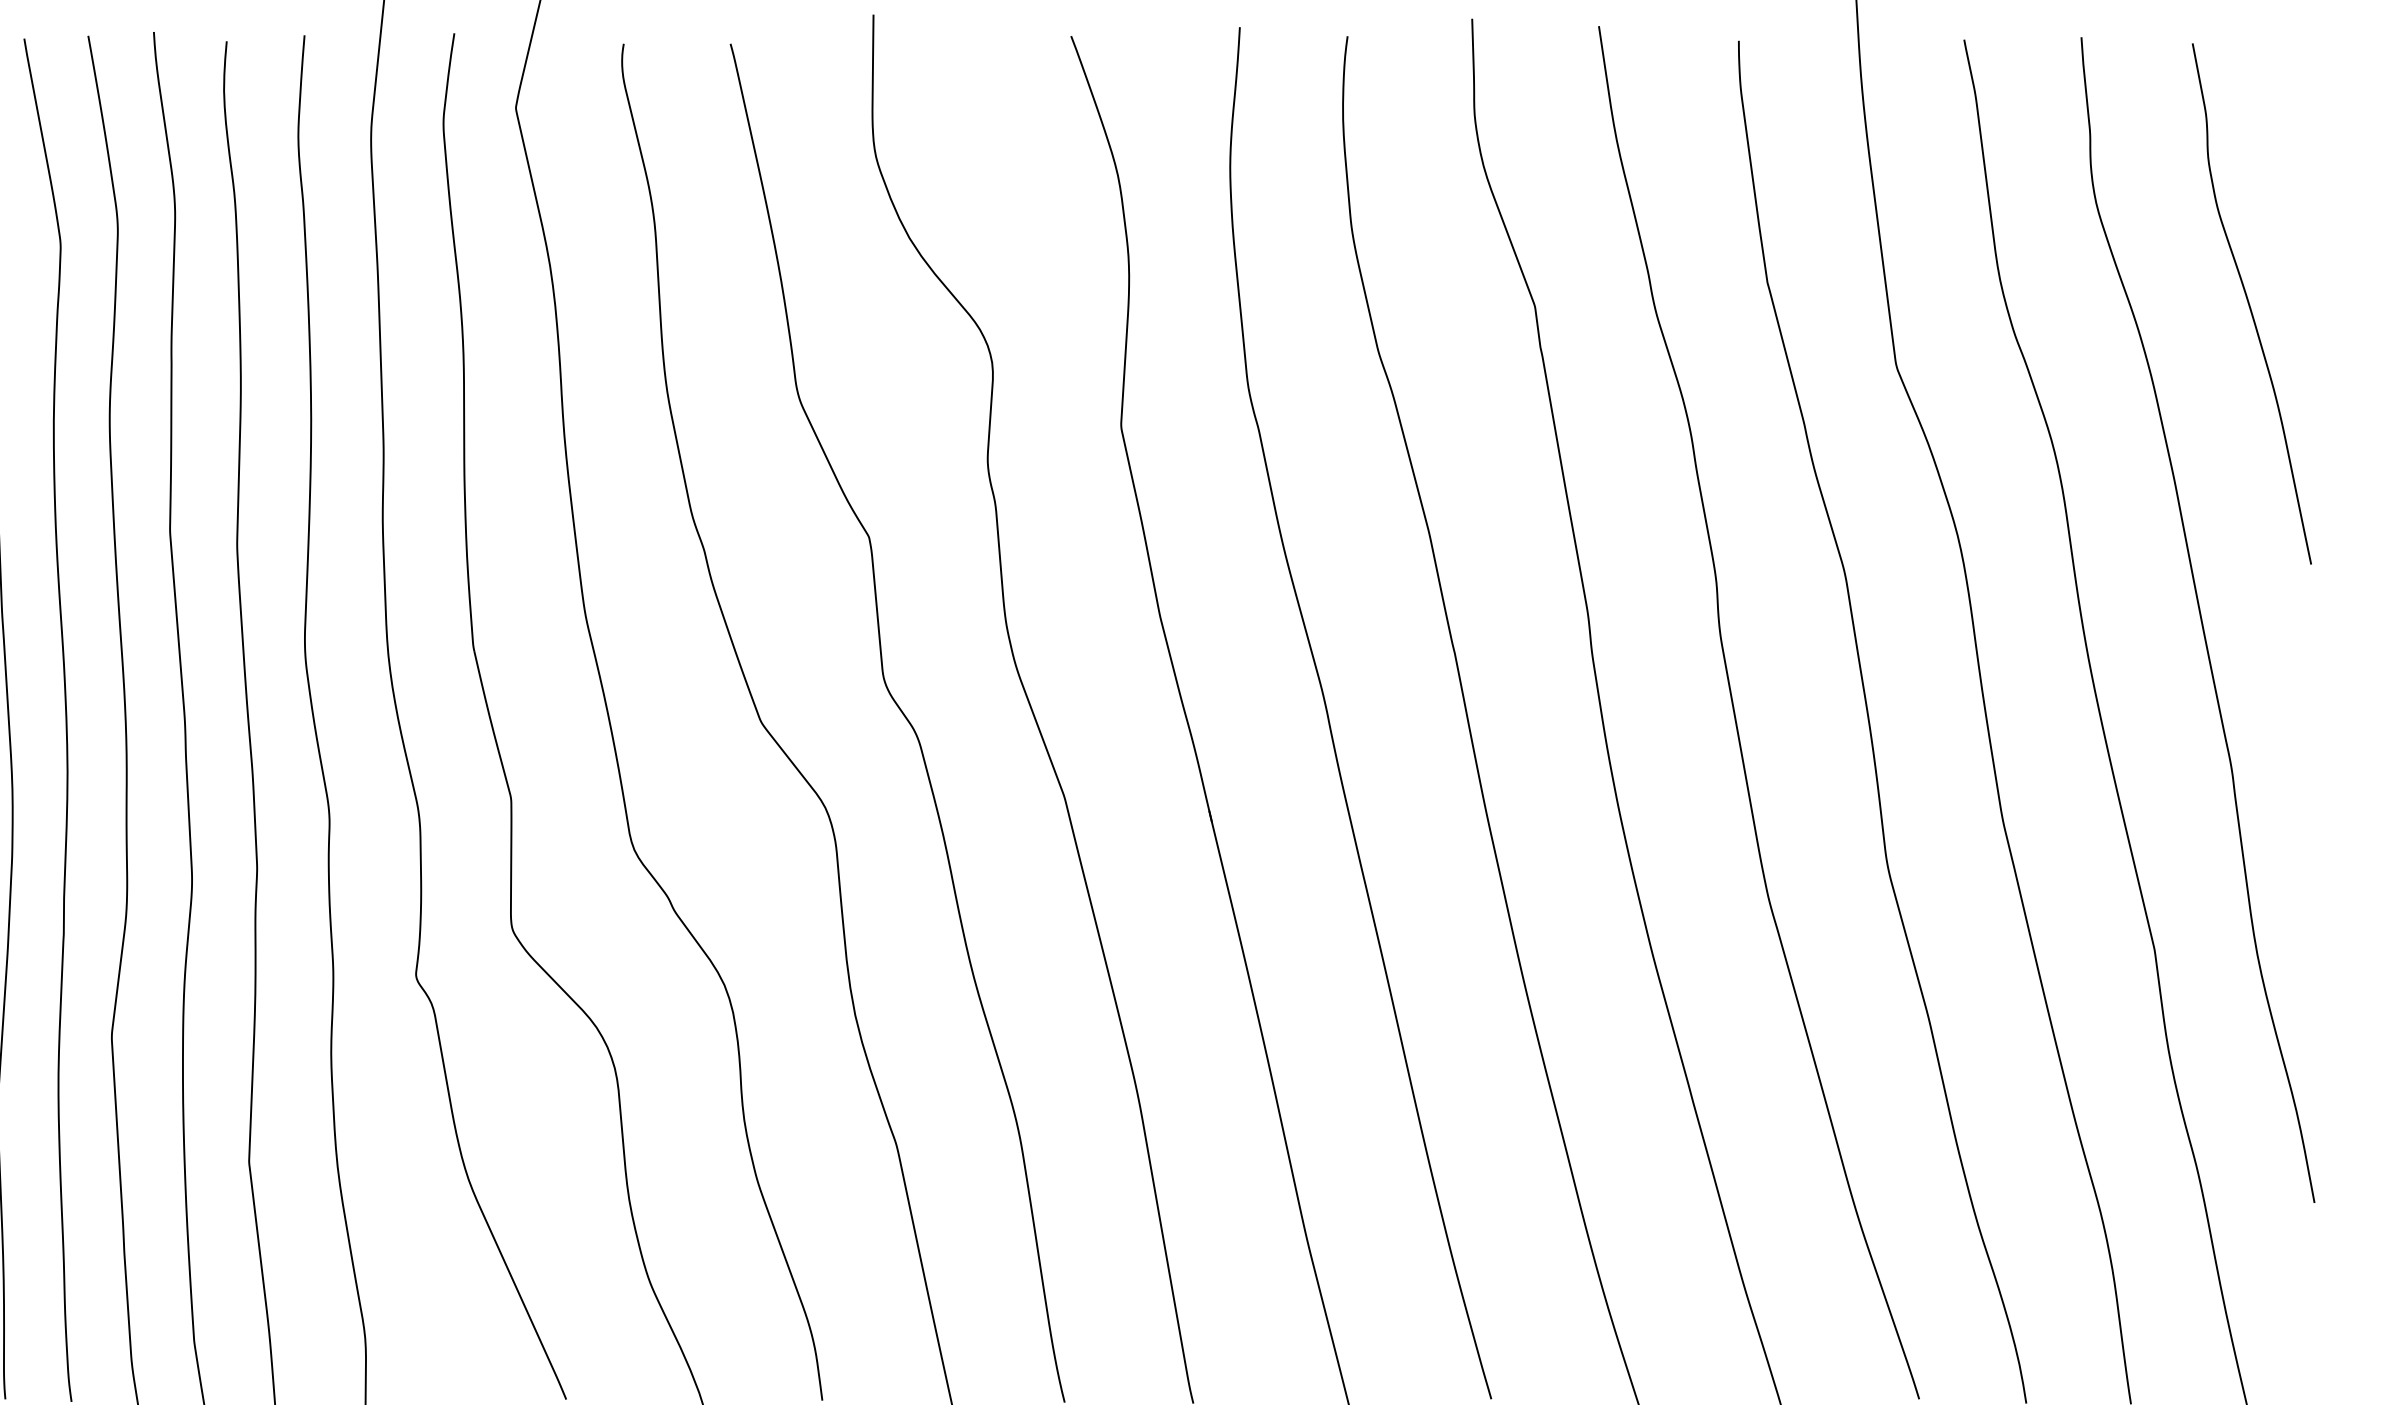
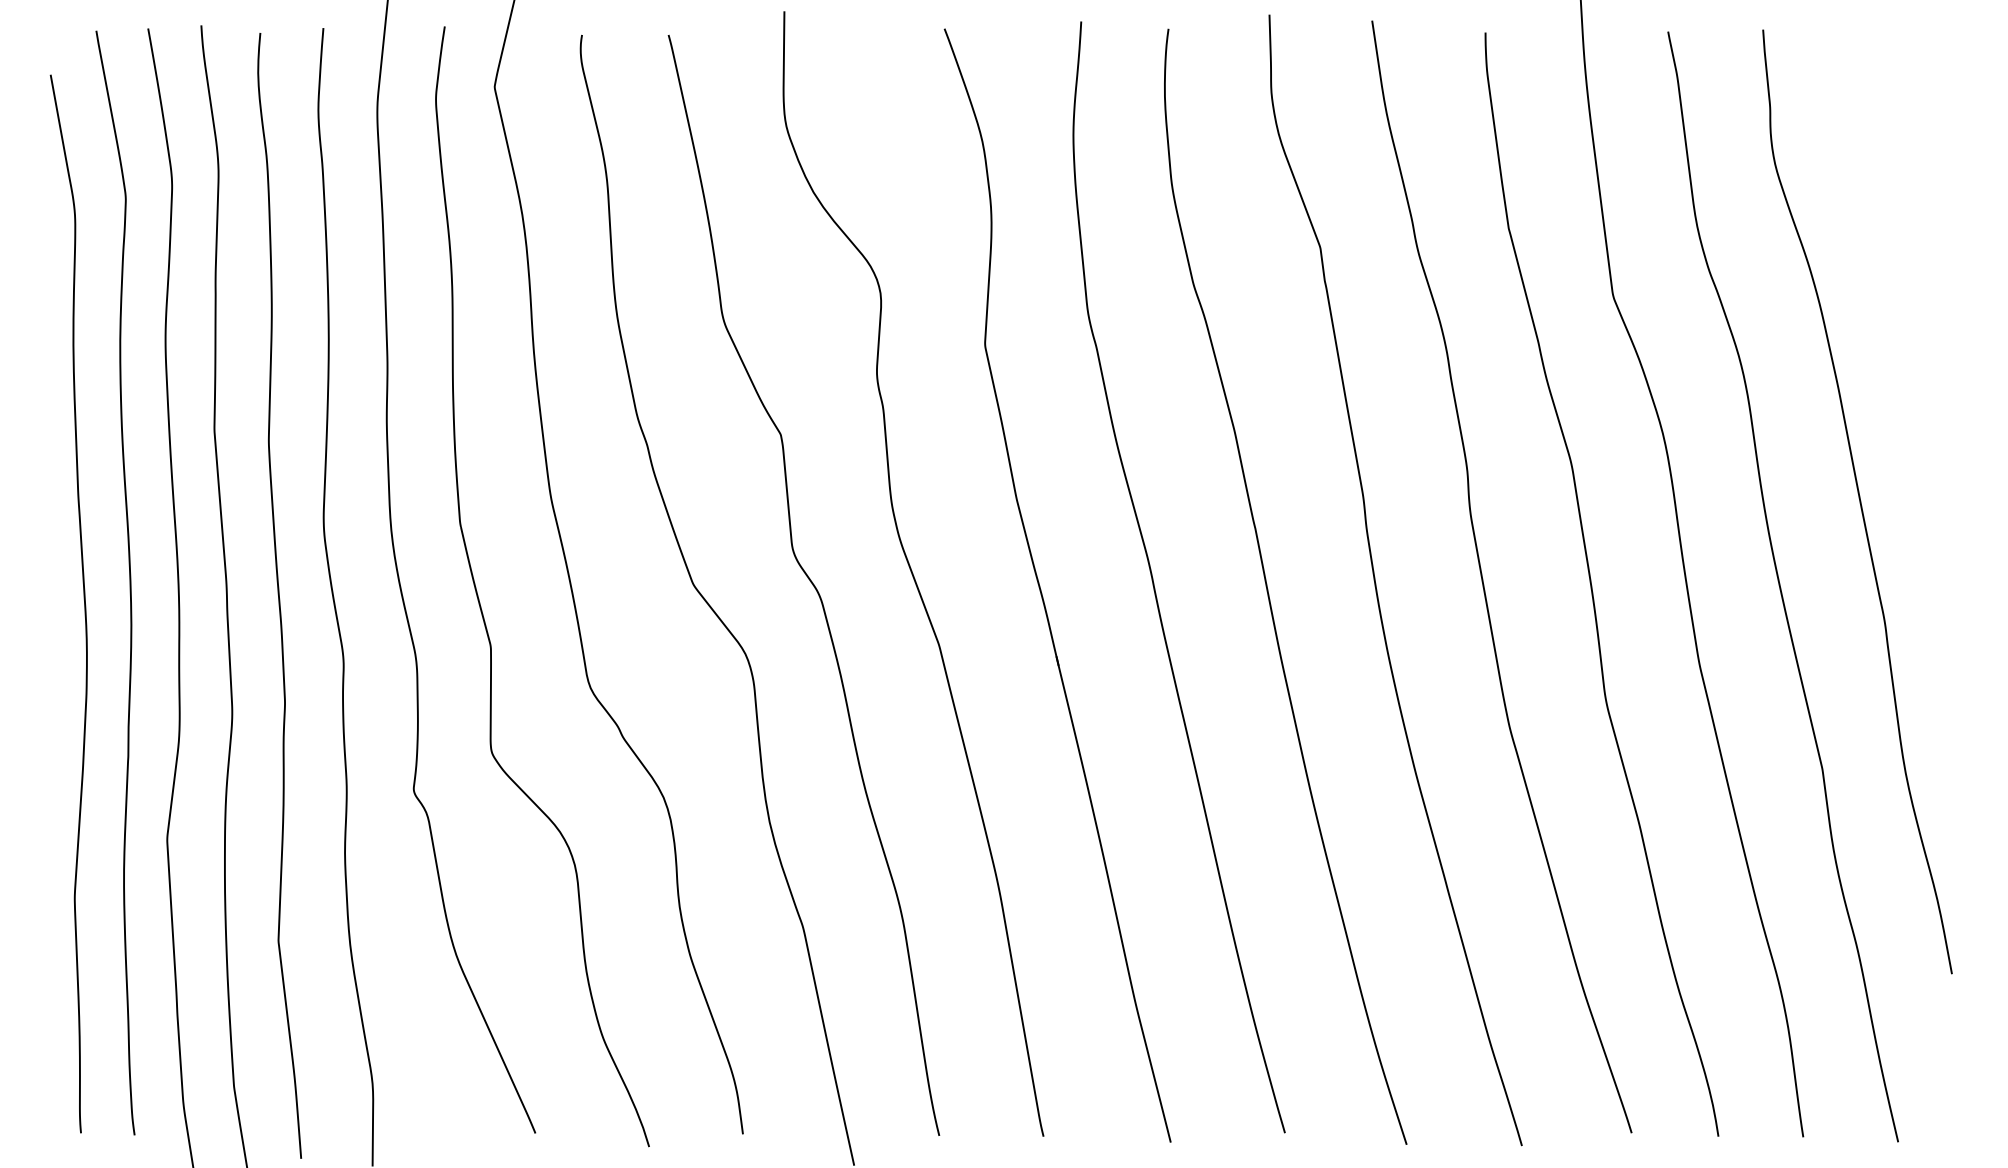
curve: (2249, 303) -> (1899, 245), removed

